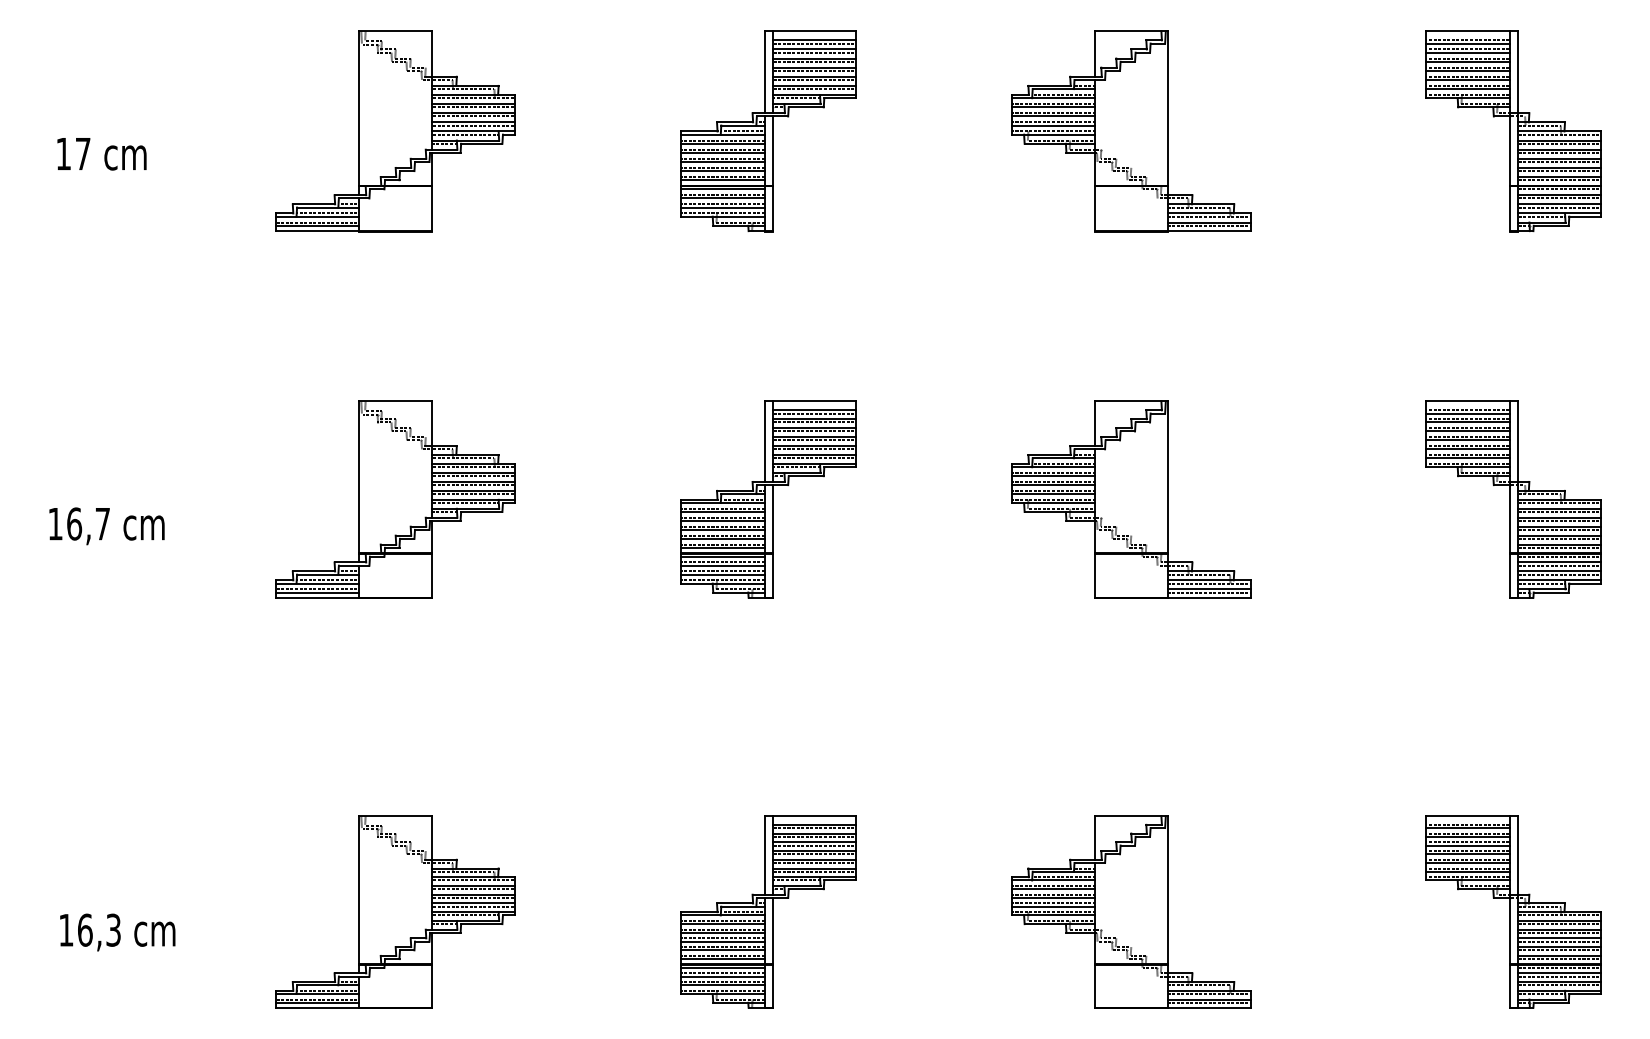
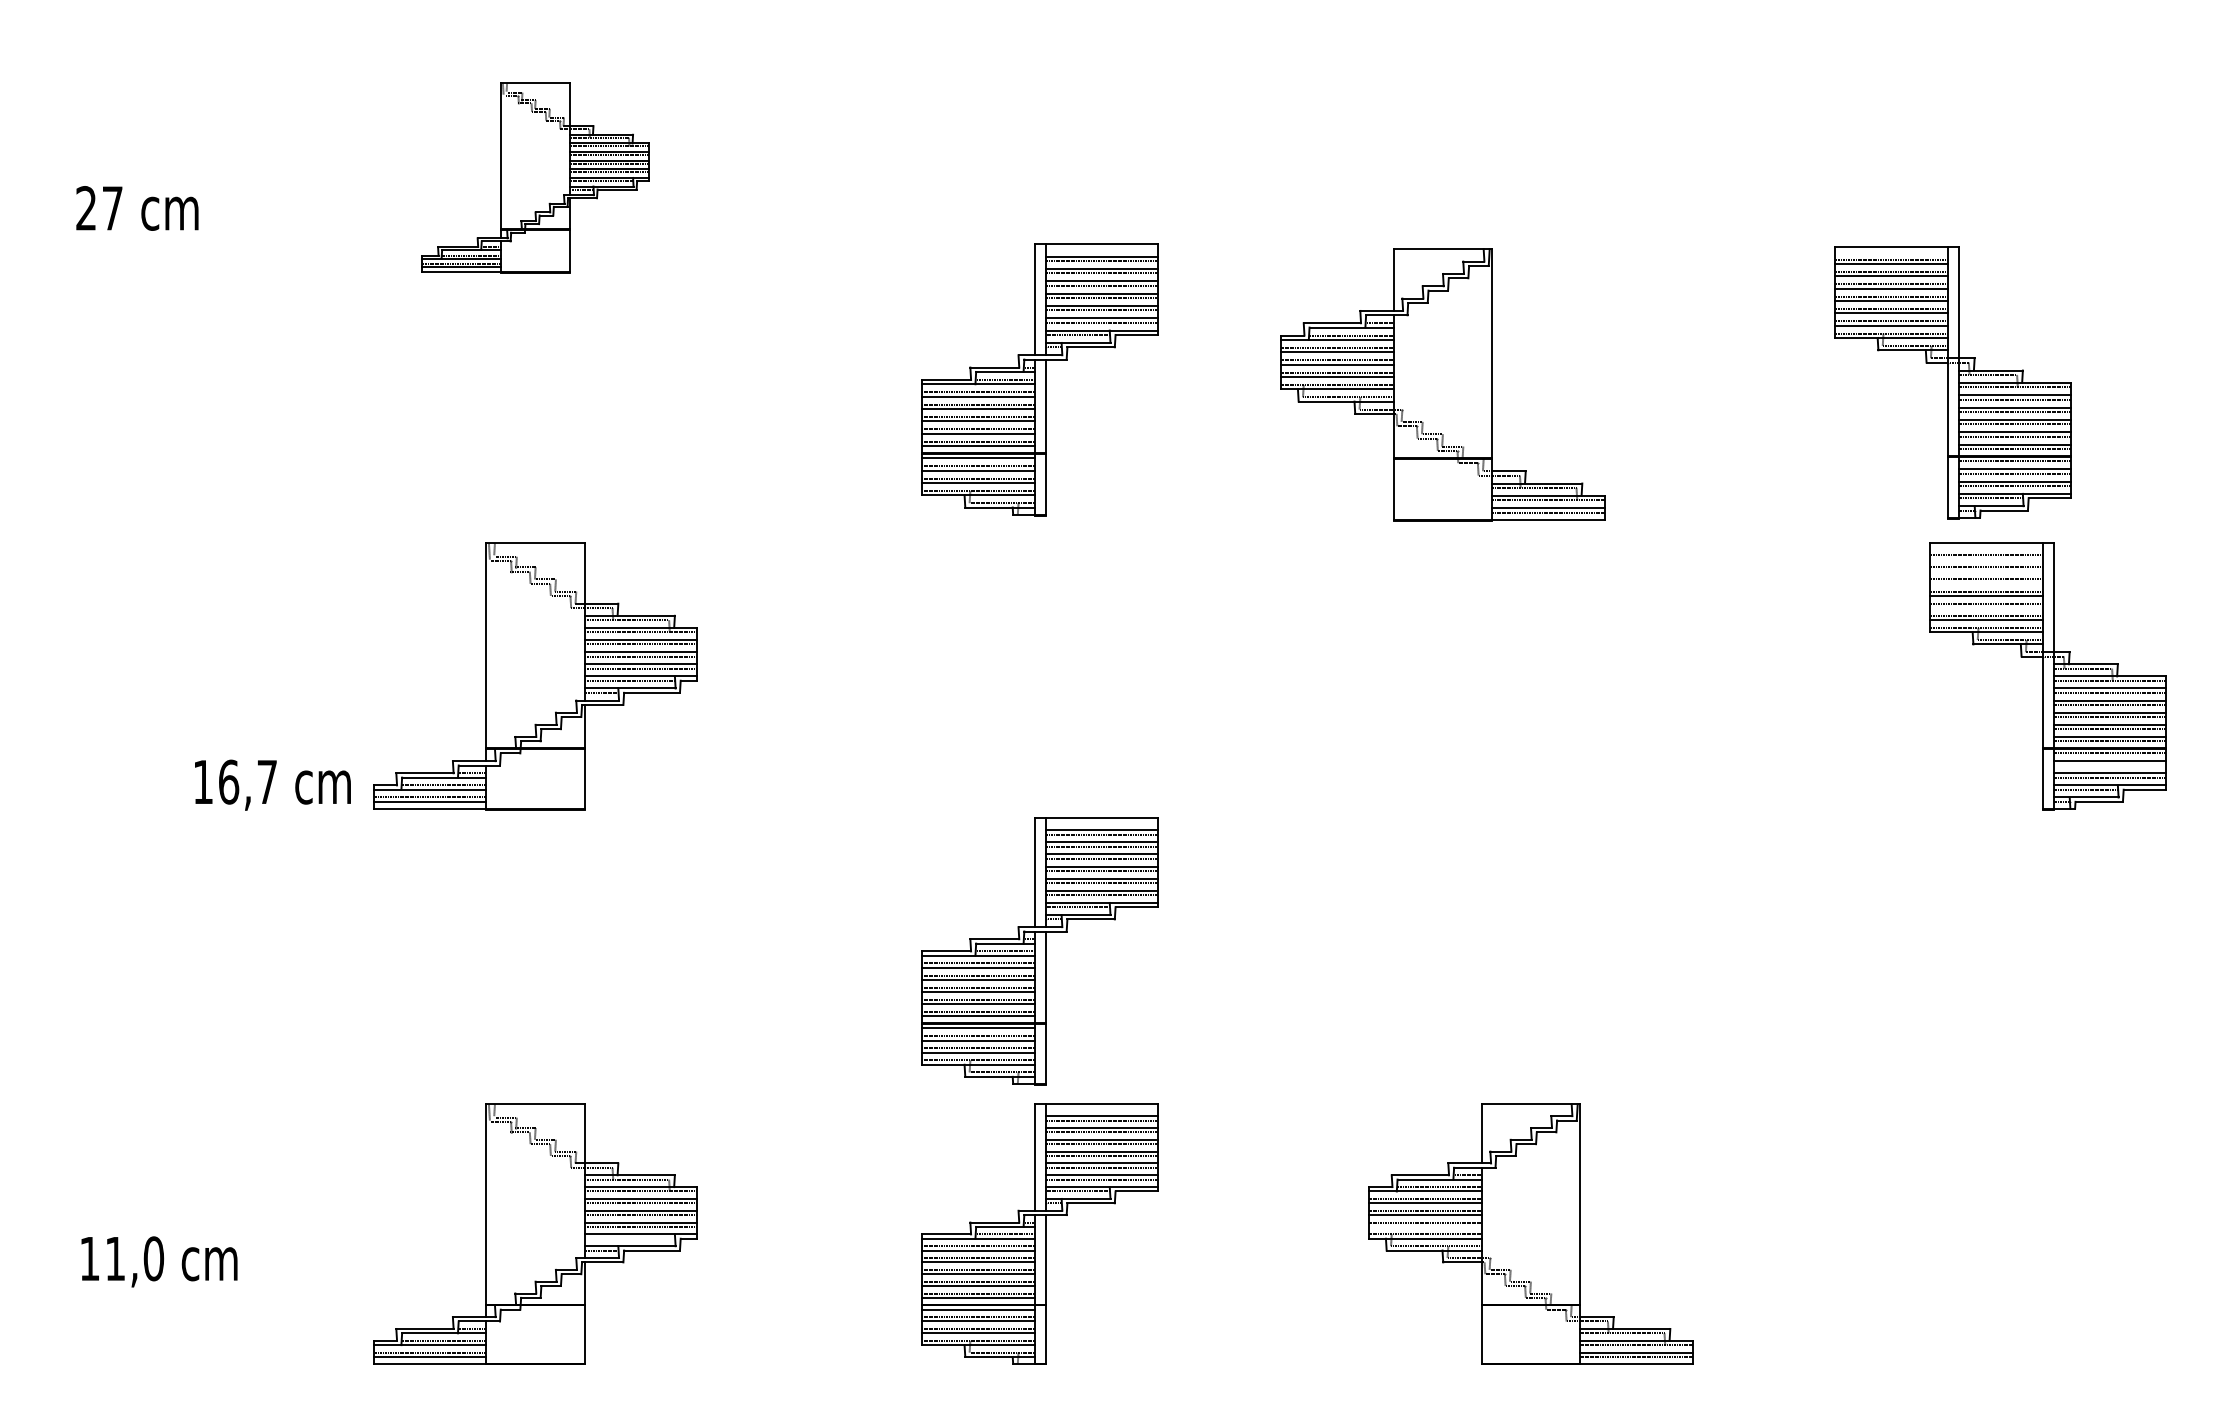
part: (395, 131) -> (535, 177), size x0.7
part: (768, 131) -> (1039, 379), moved
part: (1130, 131) -> (1442, 384), moved
part: (1513, 131) -> (1952, 382), moved
text: (63, 154) -> (85, 208), 17 -> 27
line: (1467, 413) -> (1986, 559), removed
line: (1467, 422) -> (1986, 571), removed
line: (1467, 431) -> (1986, 583), removed
line: (1467, 449) -> (1986, 608), removed
part: (768, 499) -> (1039, 951), moved
part: (1130, 499) -> (1530, 676), removed
text: (106, 525) -> (272, 784), moved
line: (1558, 565) -> (2109, 765), removed
line: (1053, 906) -> (1425, 1226), removed
part: (1513, 911) -> (2047, 1233), removed
line: (465, 915) -> (629, 1238), removed
text: (99, 930) -> (134, 1258), 16,3 -> 11,0

